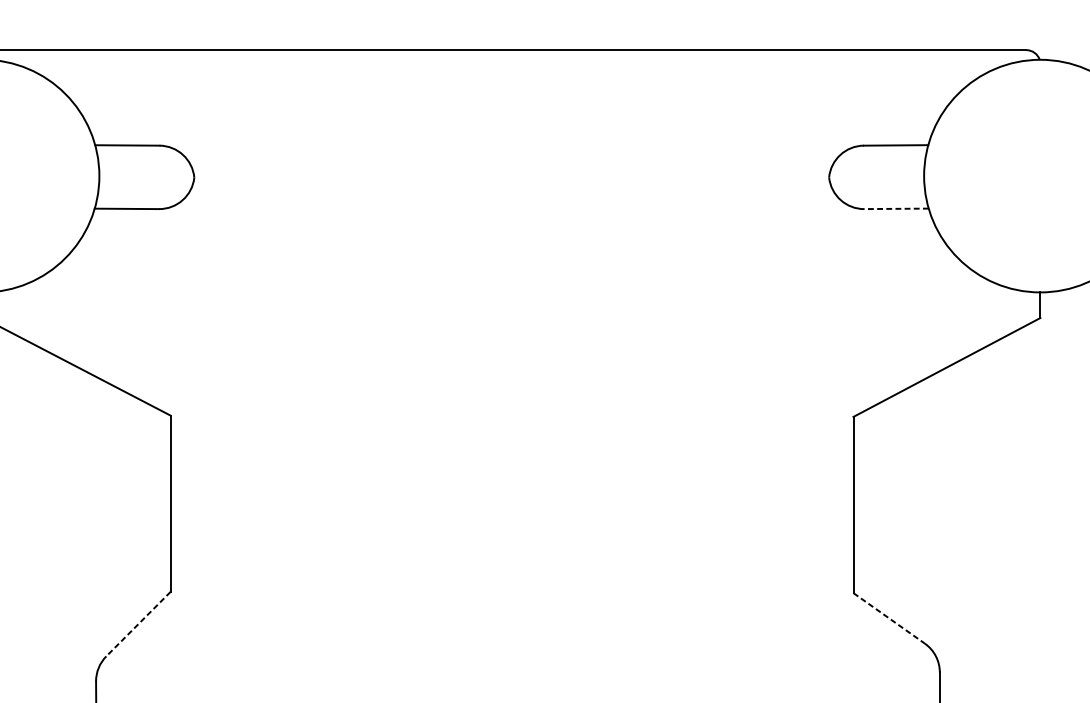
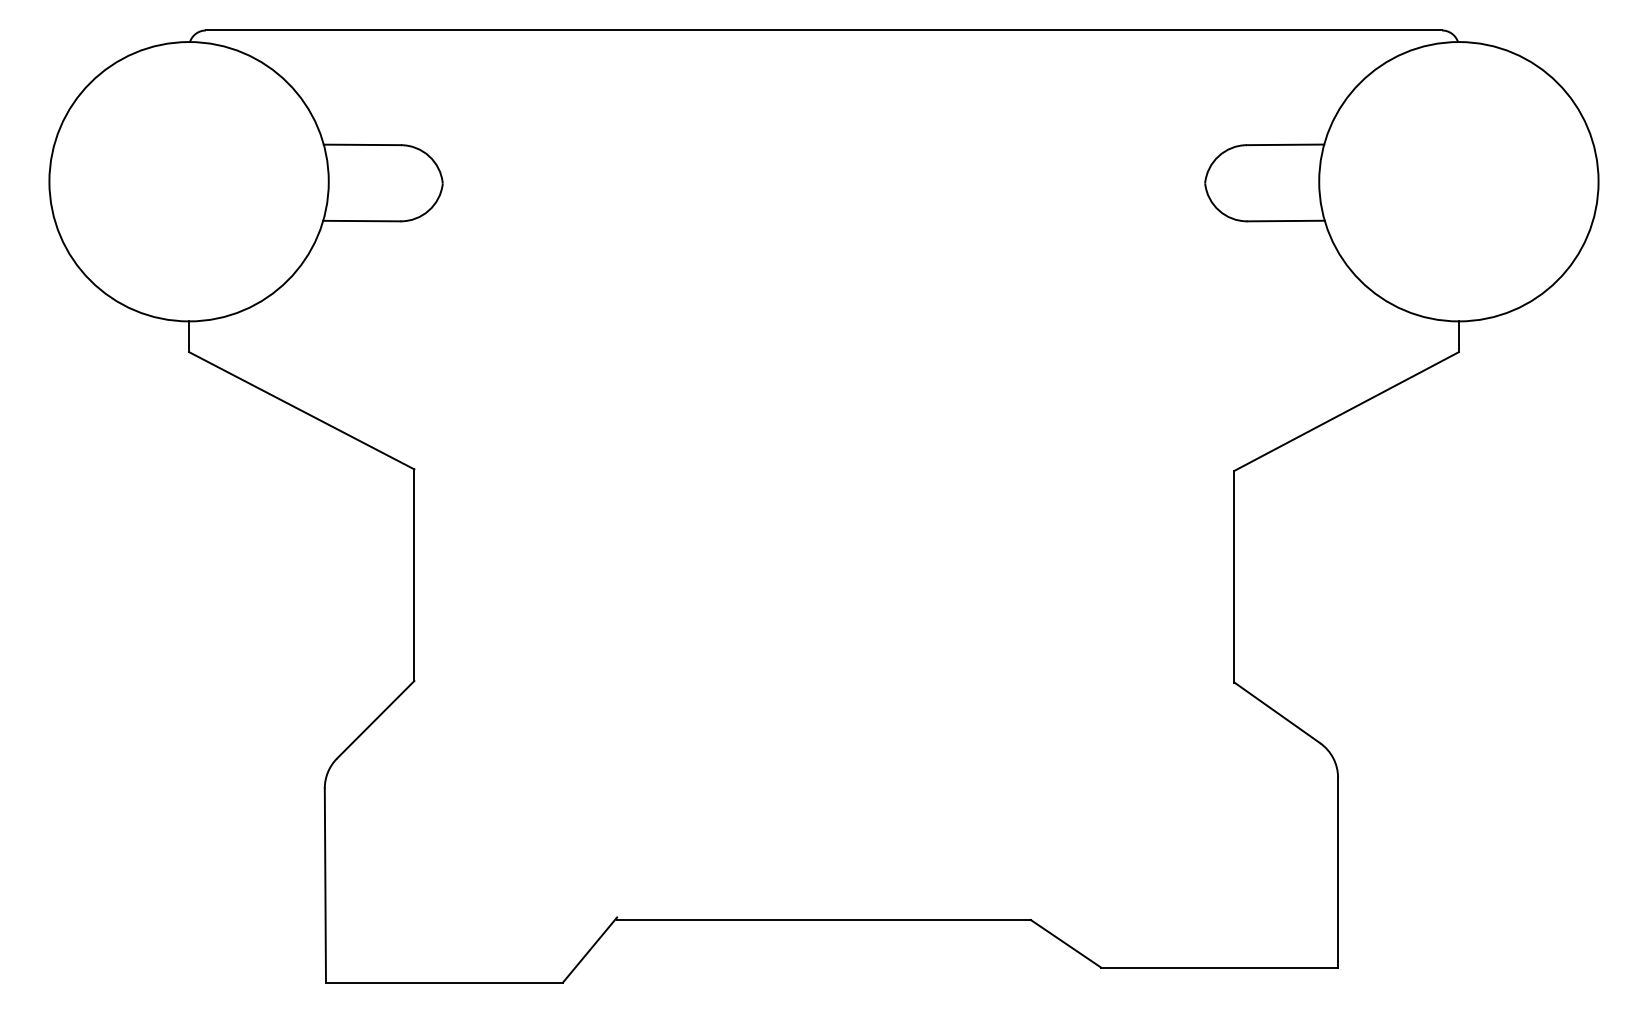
line: (896, 209) -> (1286, 221), dashed -> solid
line: (889, 618) -> (1277, 712), dashed -> solid
line: (138, 623) -> (375, 719), dashed -> solid

